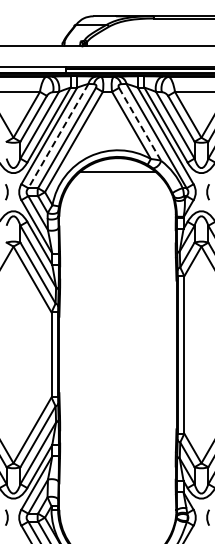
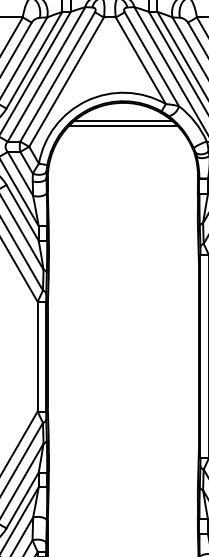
line: (140, 124) -> (152, 59), dashed -> solid
line: (58, 136) -> (46, 74), dashed -> solid
line: (117, 176) -> (122, 126), added

